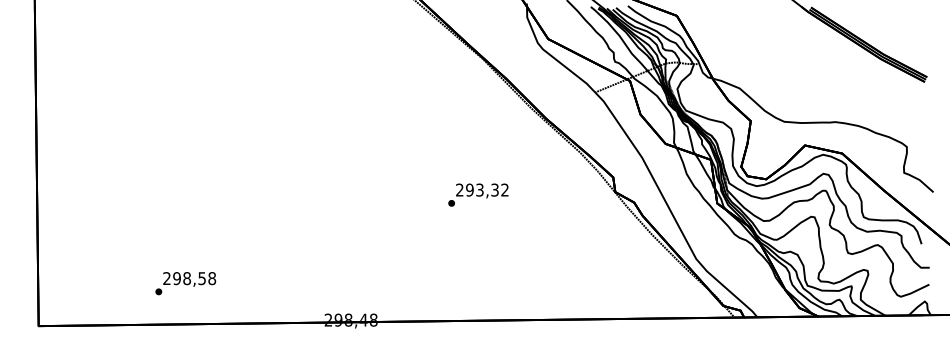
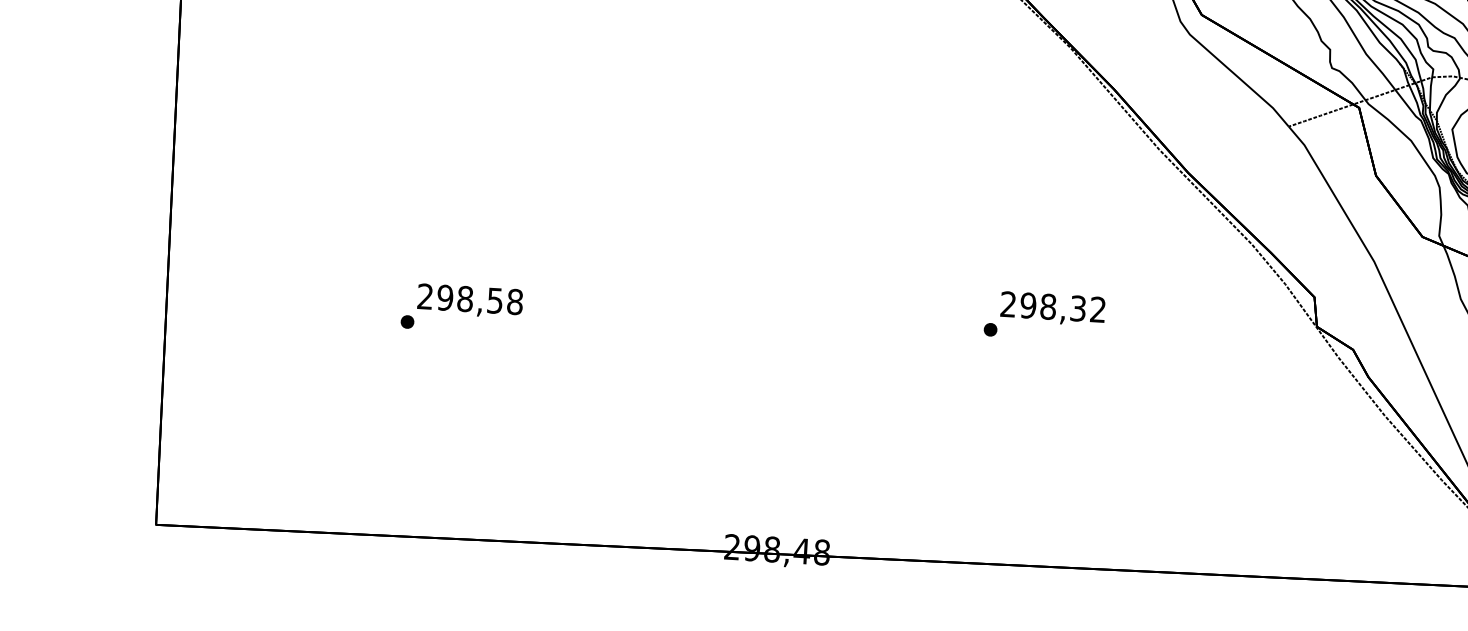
text: (479, 189) -> (1047, 305), 293,32 -> 298,32
text: (185, 283) -> (461, 308), moved

